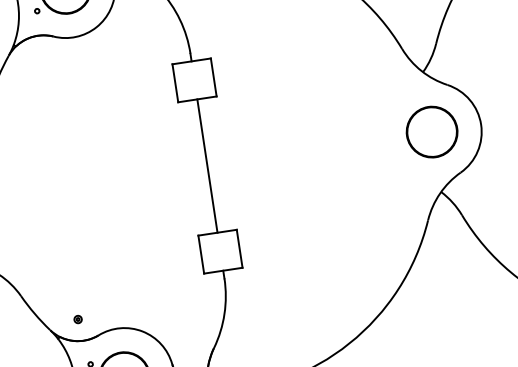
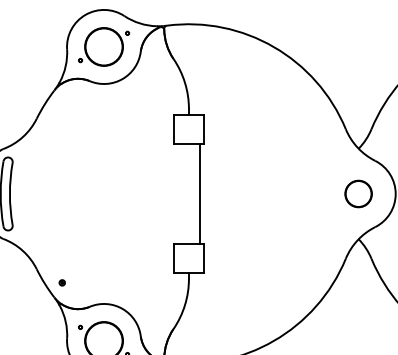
part: (431, 131) -> (358, 193), size x0.7
line: (206, 165) -> (199, 193), moved
part: (77, 319) -> (61, 282), moved

